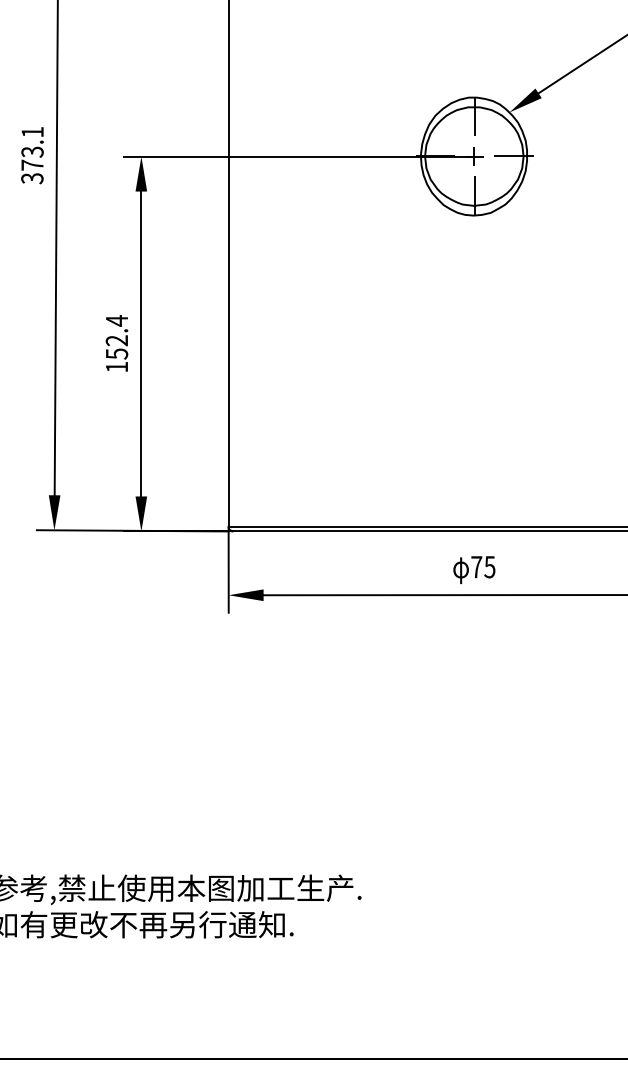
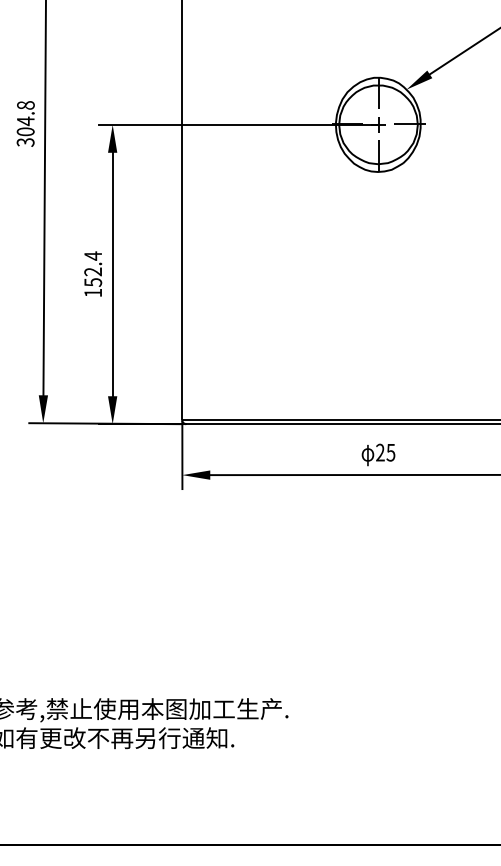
text: (32, 148) -> (25, 118), 373.1 -> 304.8
text: (476, 566) -> (380, 452), 75 -> 25

